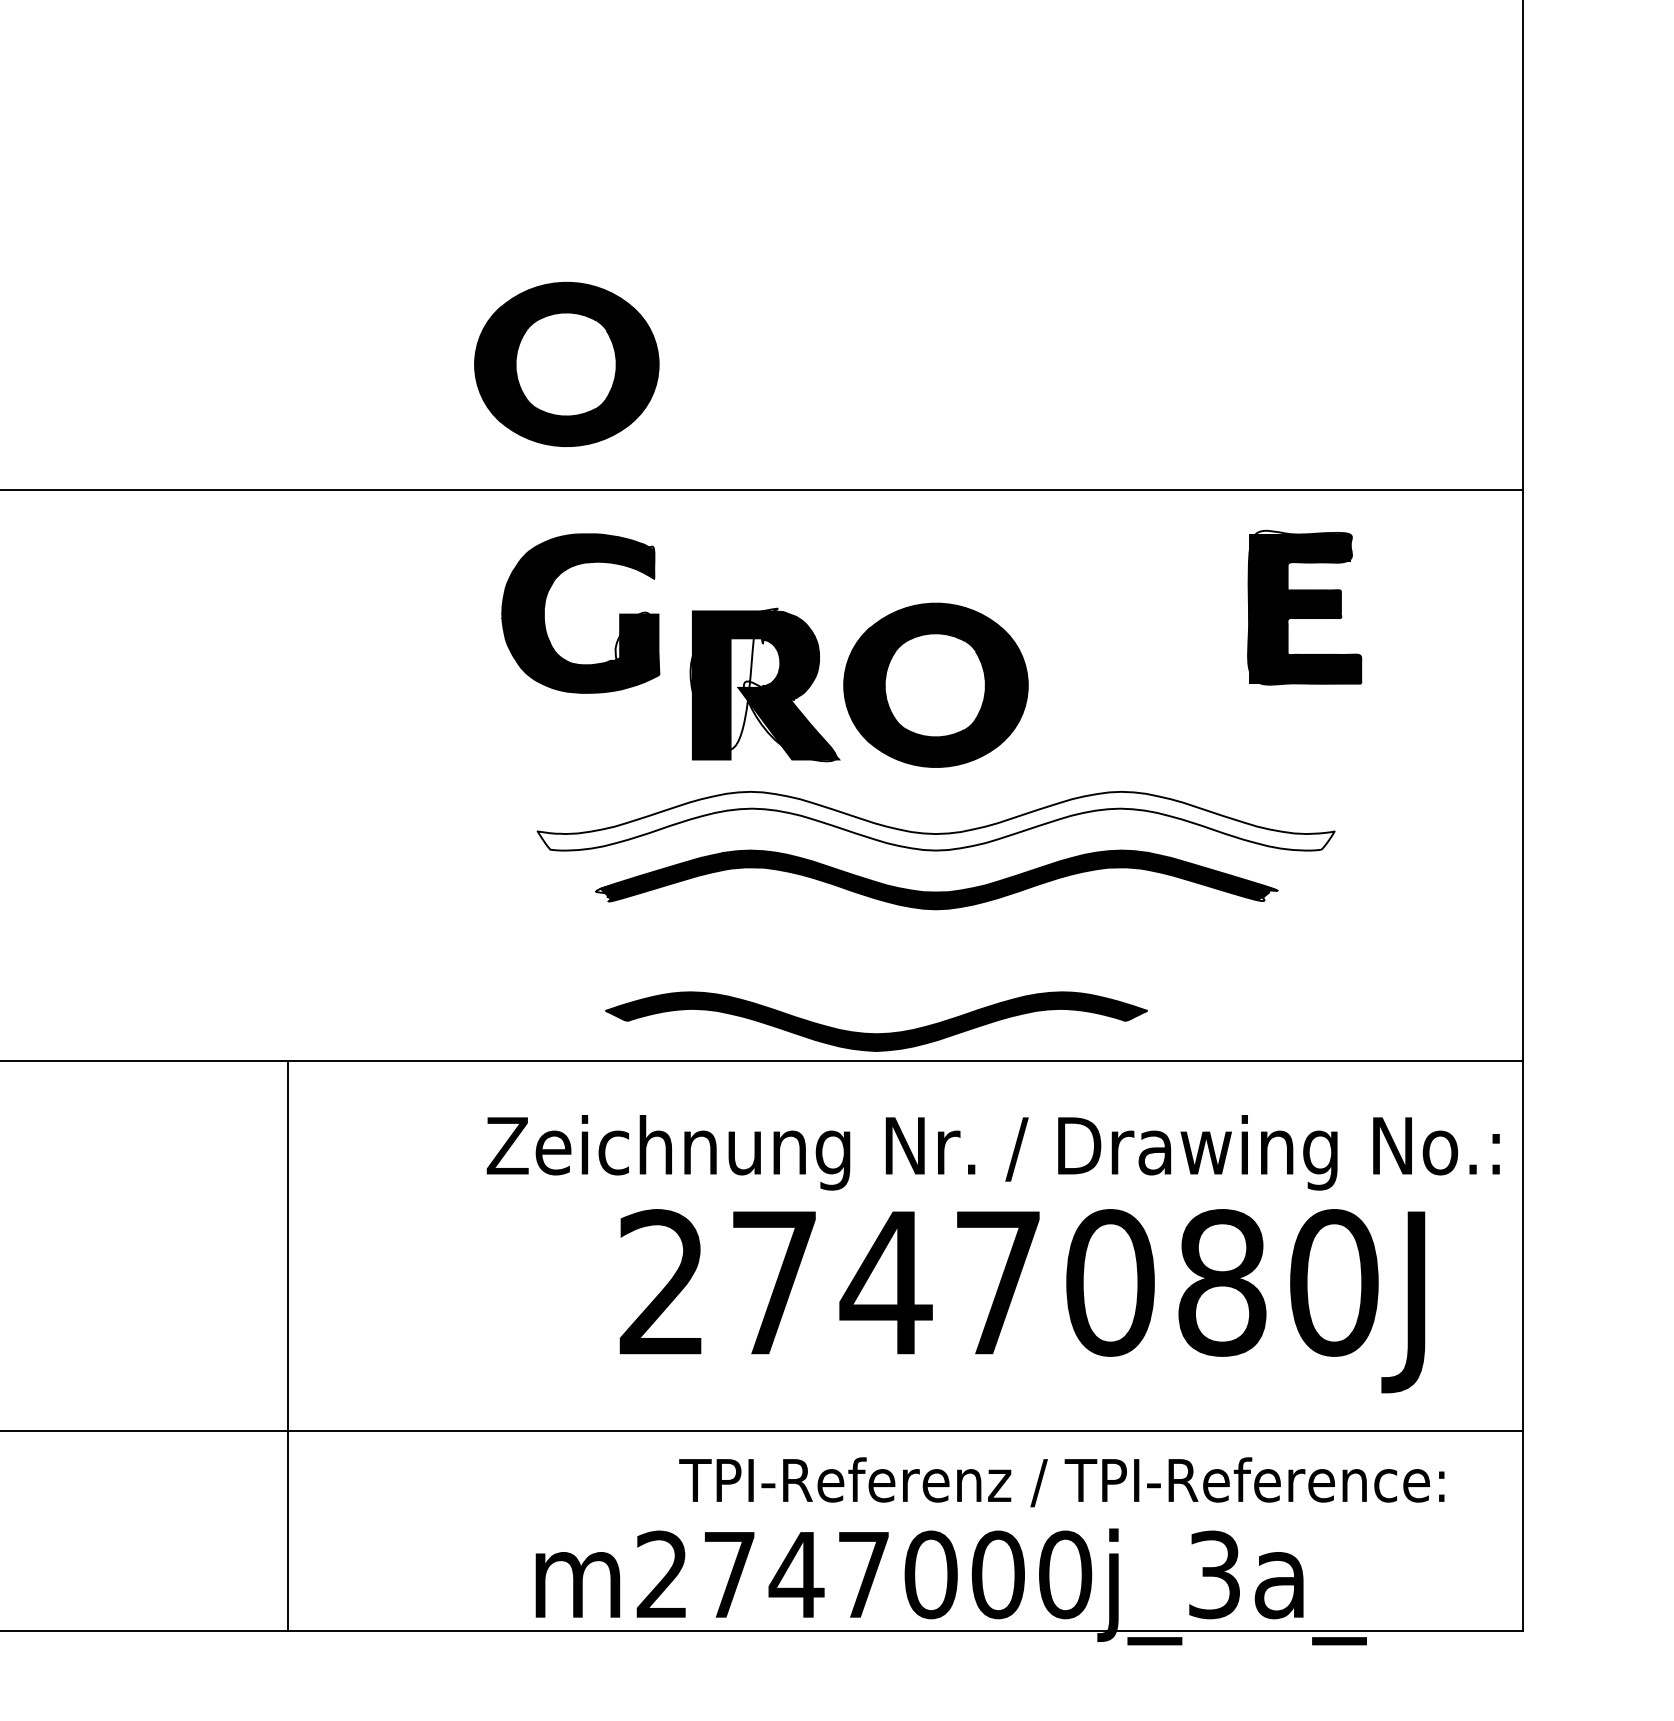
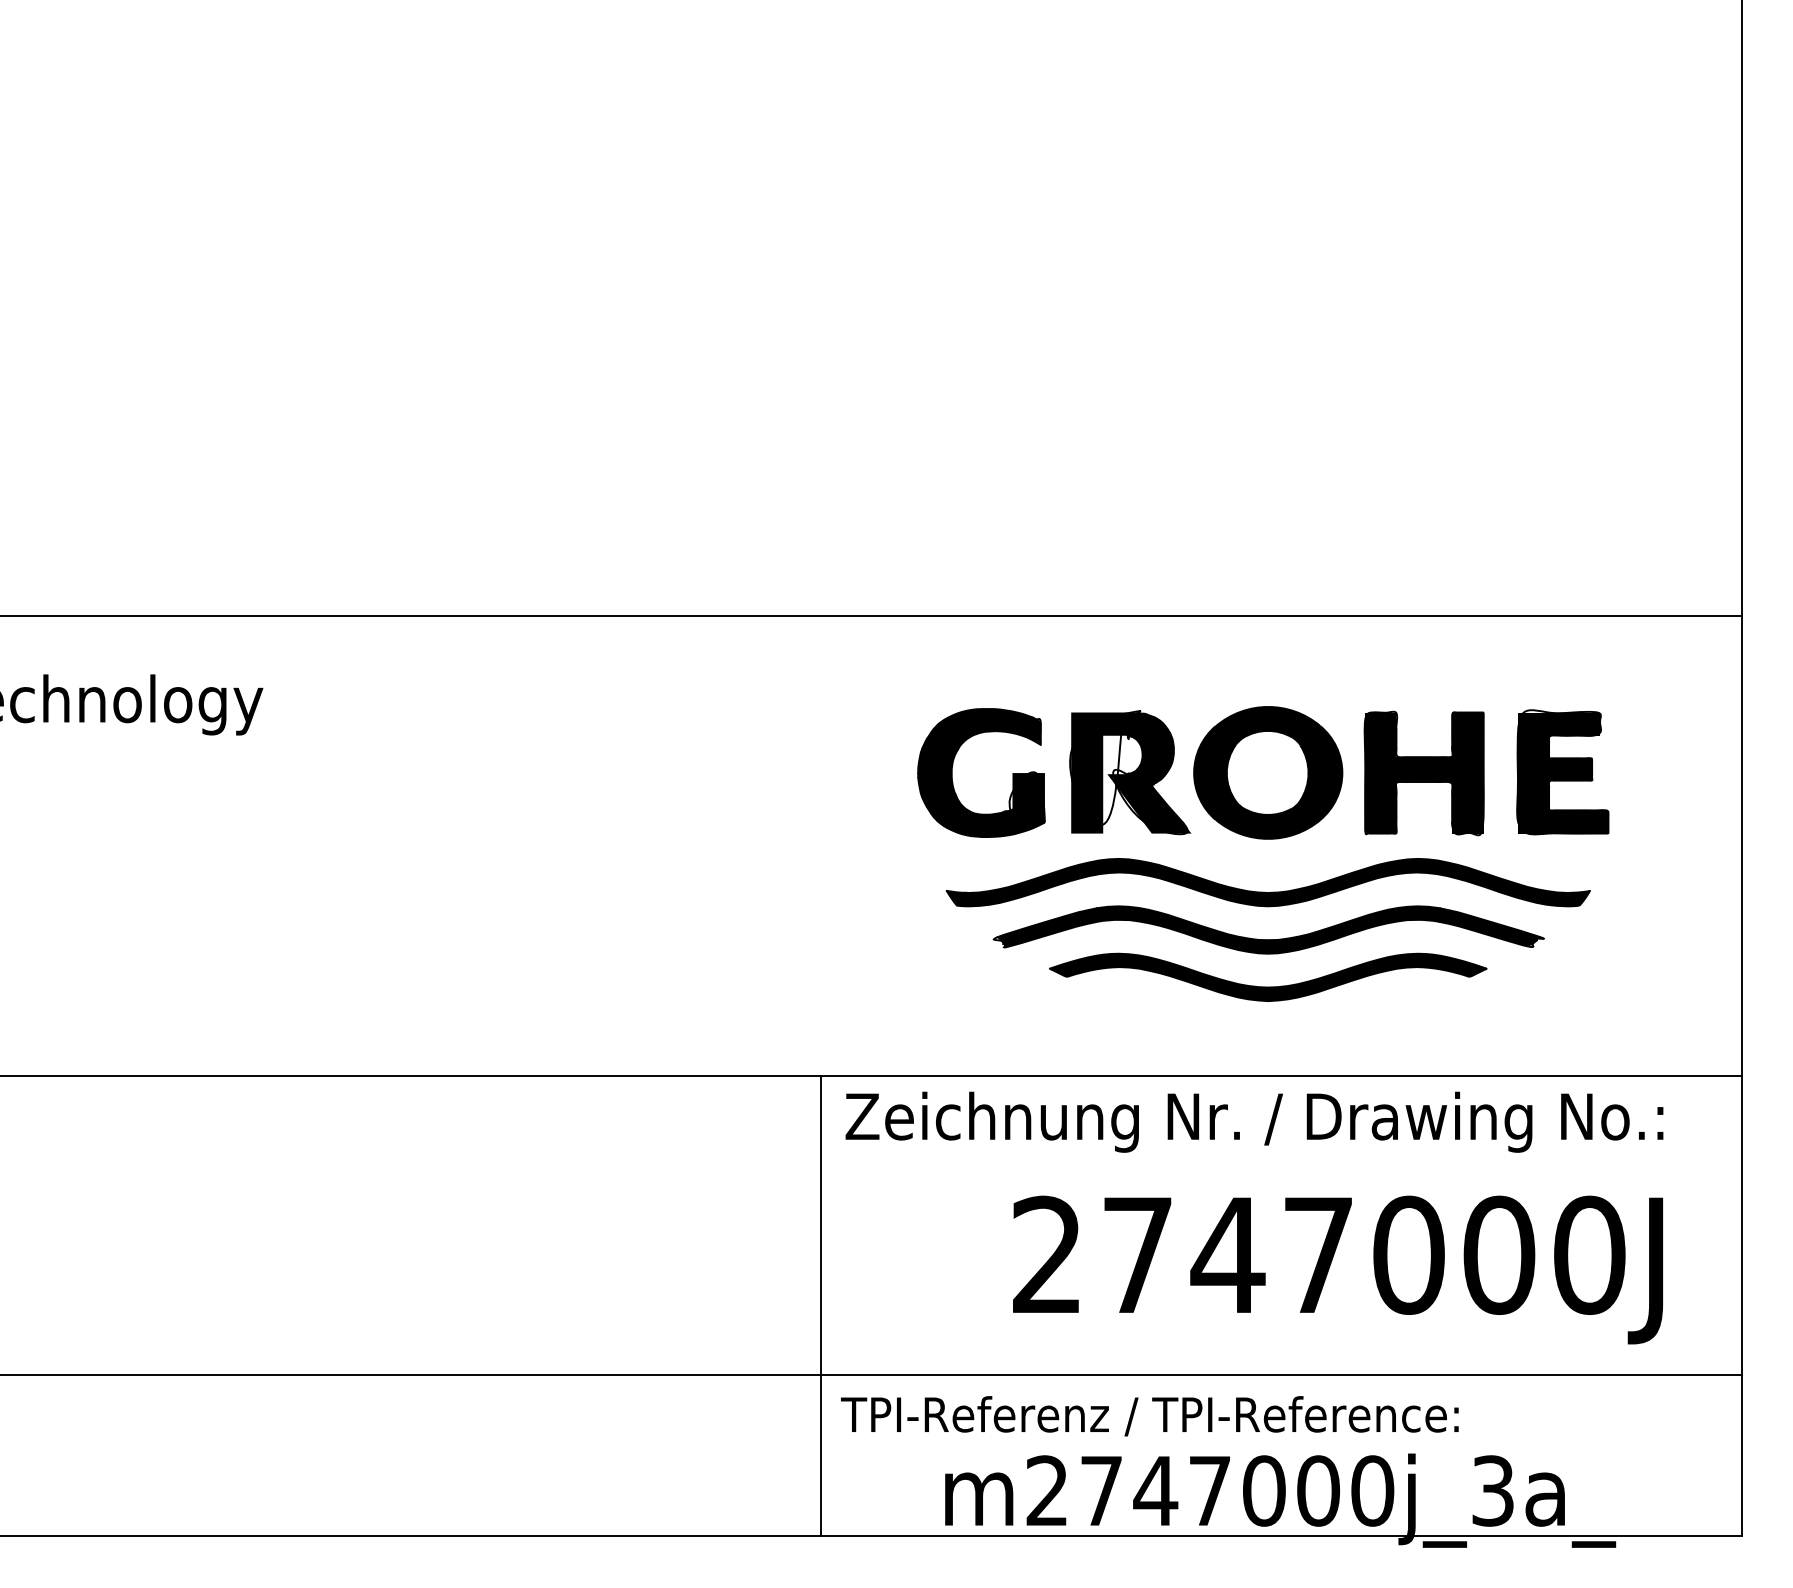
part: (567, 363) -> (970, 513), removed
part: (546, 604) -> (953, 765), moved
part: (1304, 607) -> (1562, 772), moved
part: (1128, 686) -> (1423, 773), added
fill: (936, 821) -> (1268, 882), added
part: (876, 1032) -> (1268, 986), moved
text: (993, 1151) -> (1254, 1121), moved
text: (1222, 1281) -> (1499, 1254), 2747080J -> 2747000J
line: (288, 1345) -> (821, 1305), moved
text: (1061, 1482) -> (1149, 1416), moved

